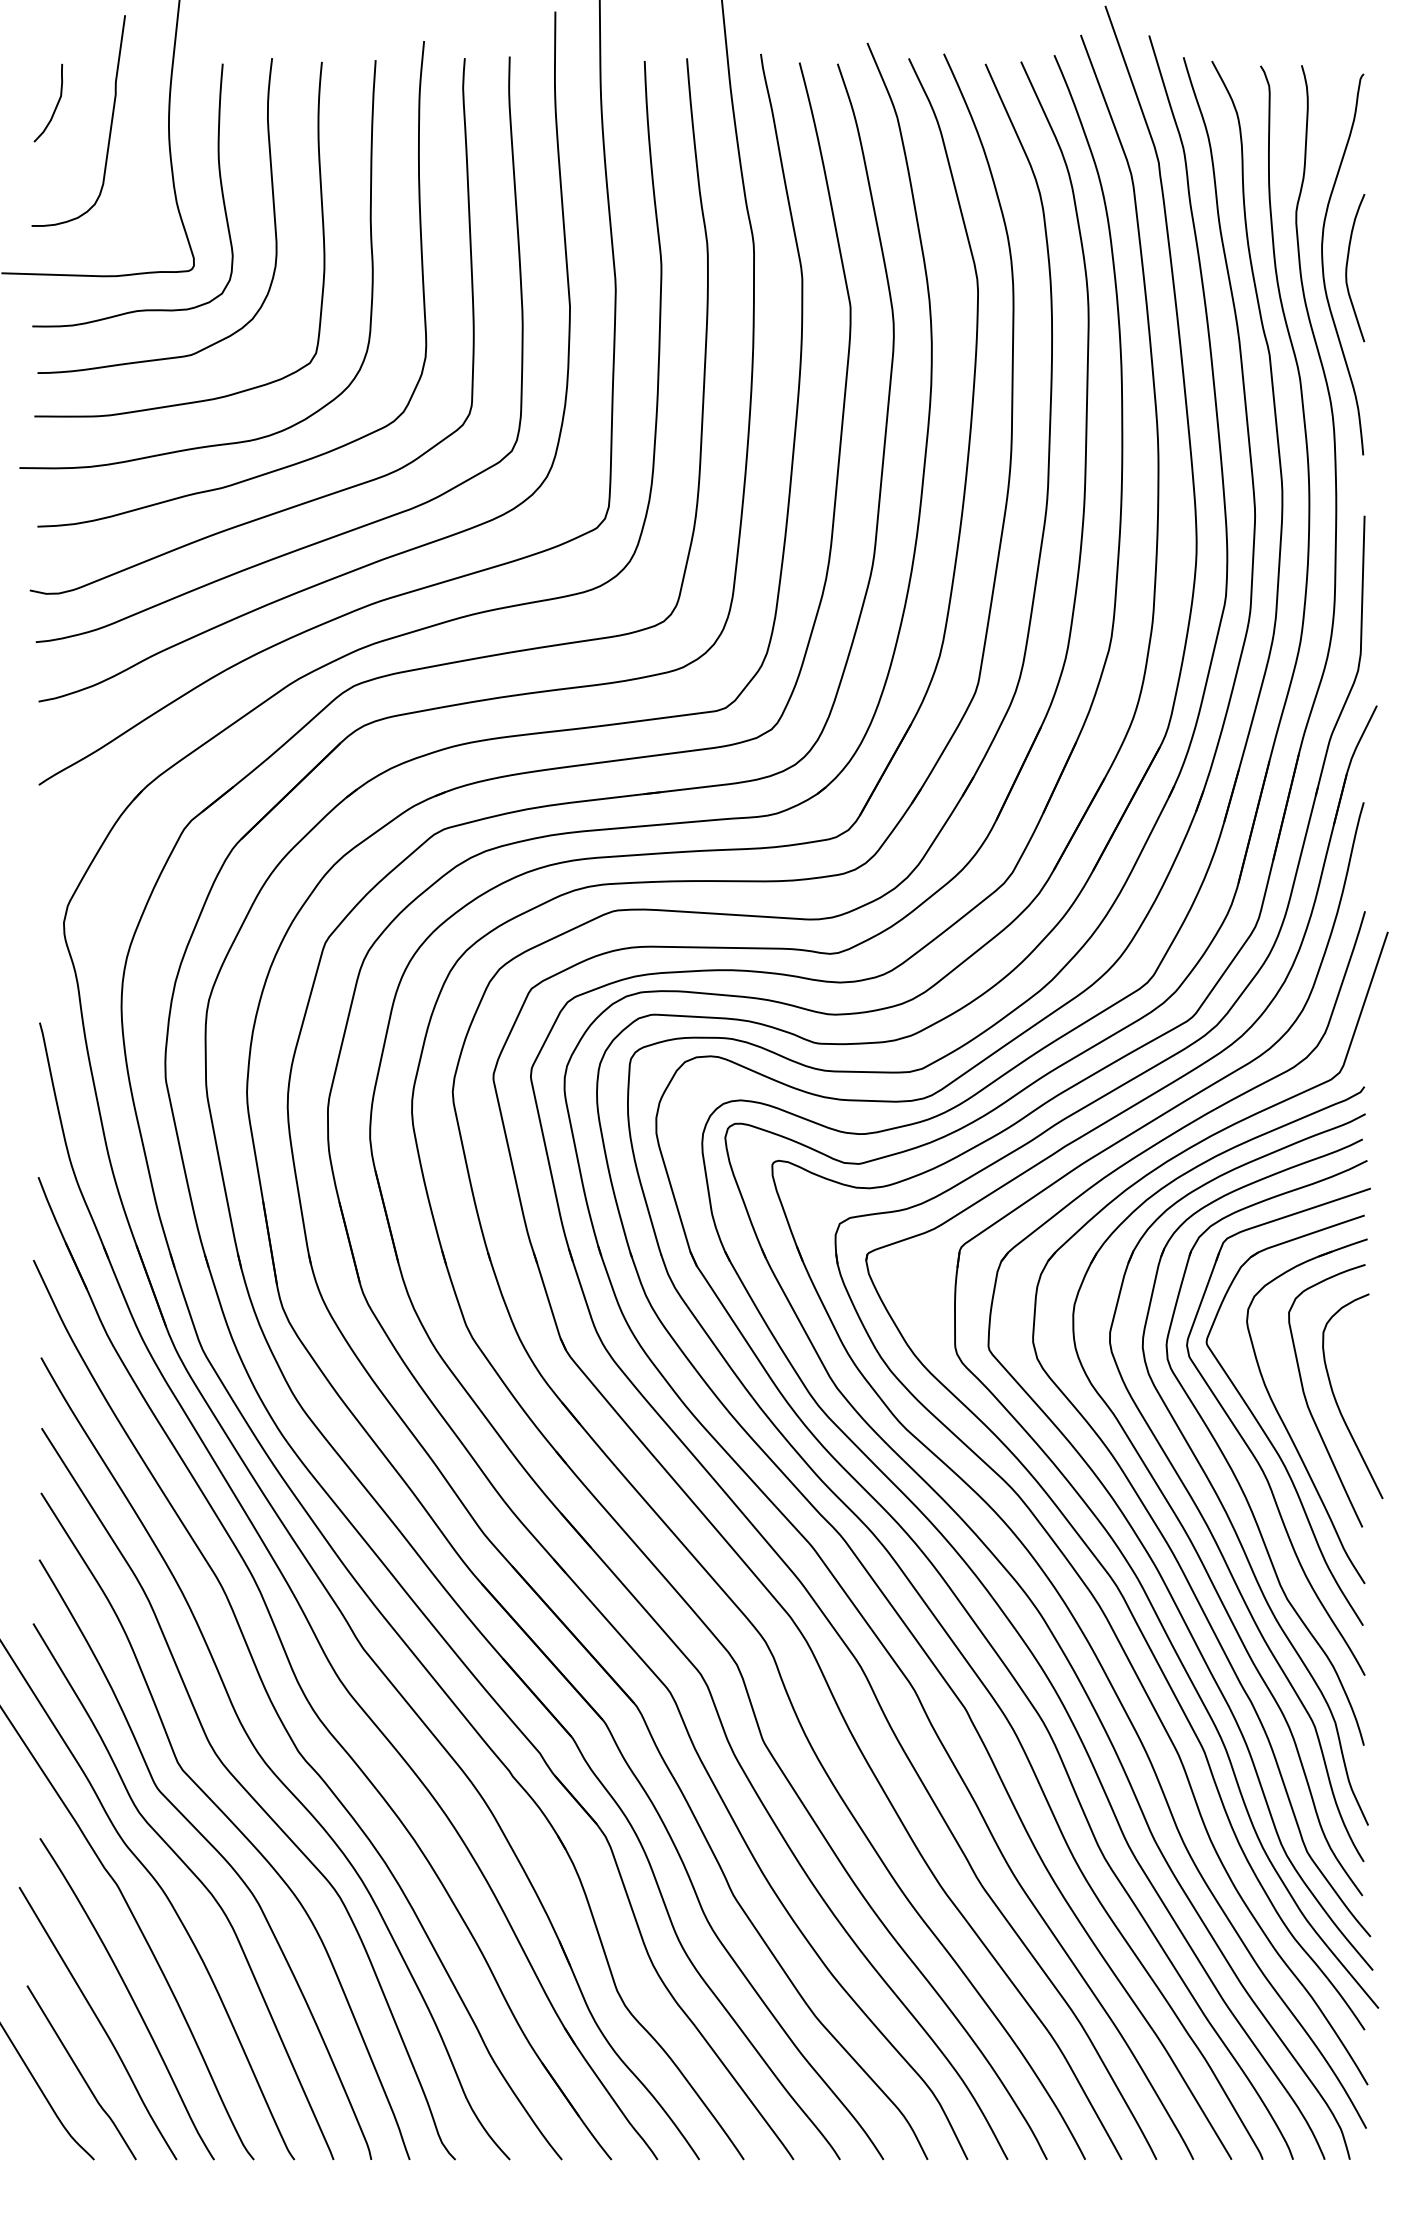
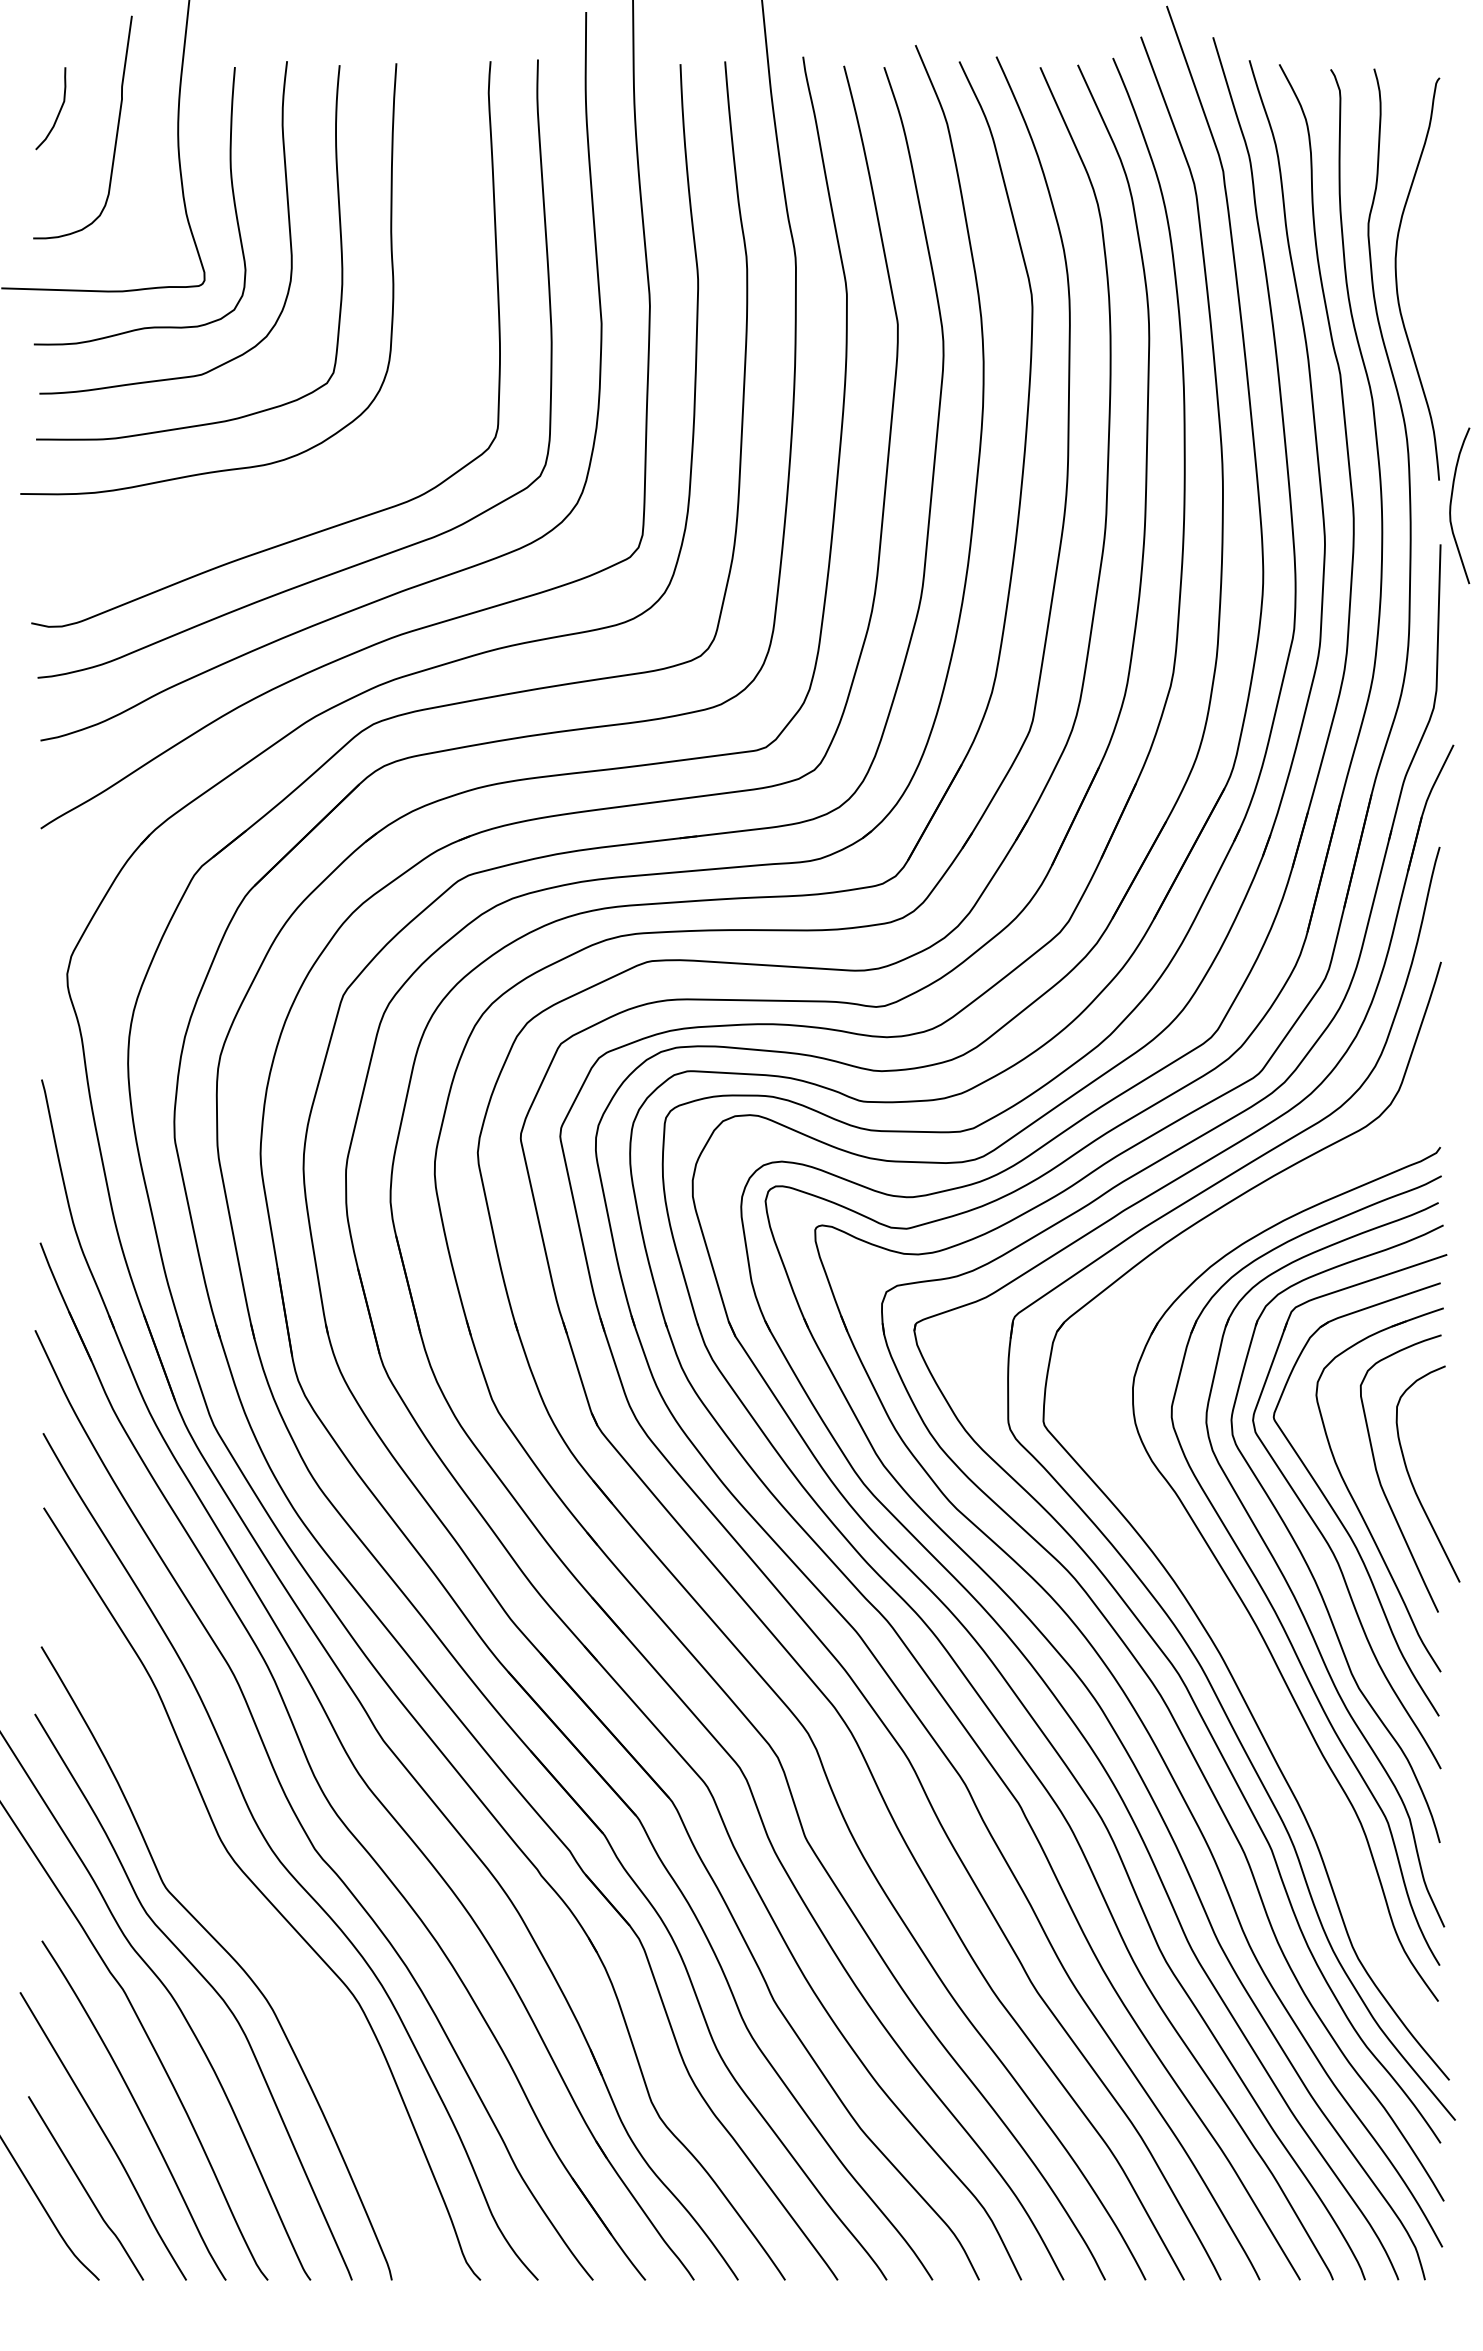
curve: (1347, 267) -> (1451, 505), moved
curve: (300, 460) -> (317, 486), removed
part: (1129, 1480) -> (1192, 1562), removed
curve: (229, 1820) -> (242, 1922), removed

